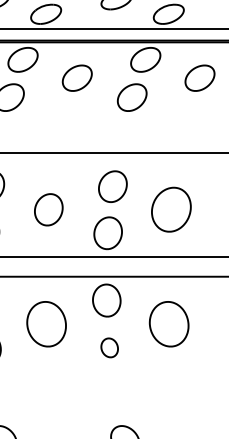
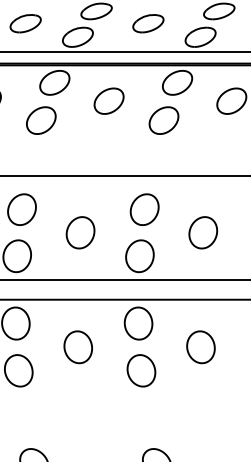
part: (171, 209) -> (203, 232), size x0.71
part: (45, 324) -> (77, 347), size x0.71
part: (168, 324) -> (200, 347), size x0.71
part: (109, 347) -> (141, 370), size x1.67

